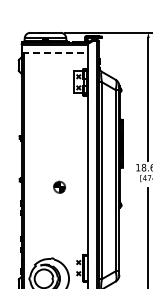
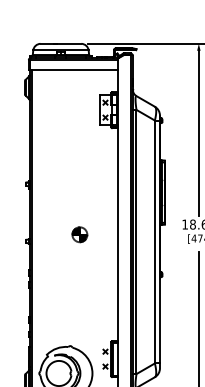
line: (55, 52) -> (74, 70), dashed -> solid
part: (59, 186) -> (79, 233), moved

